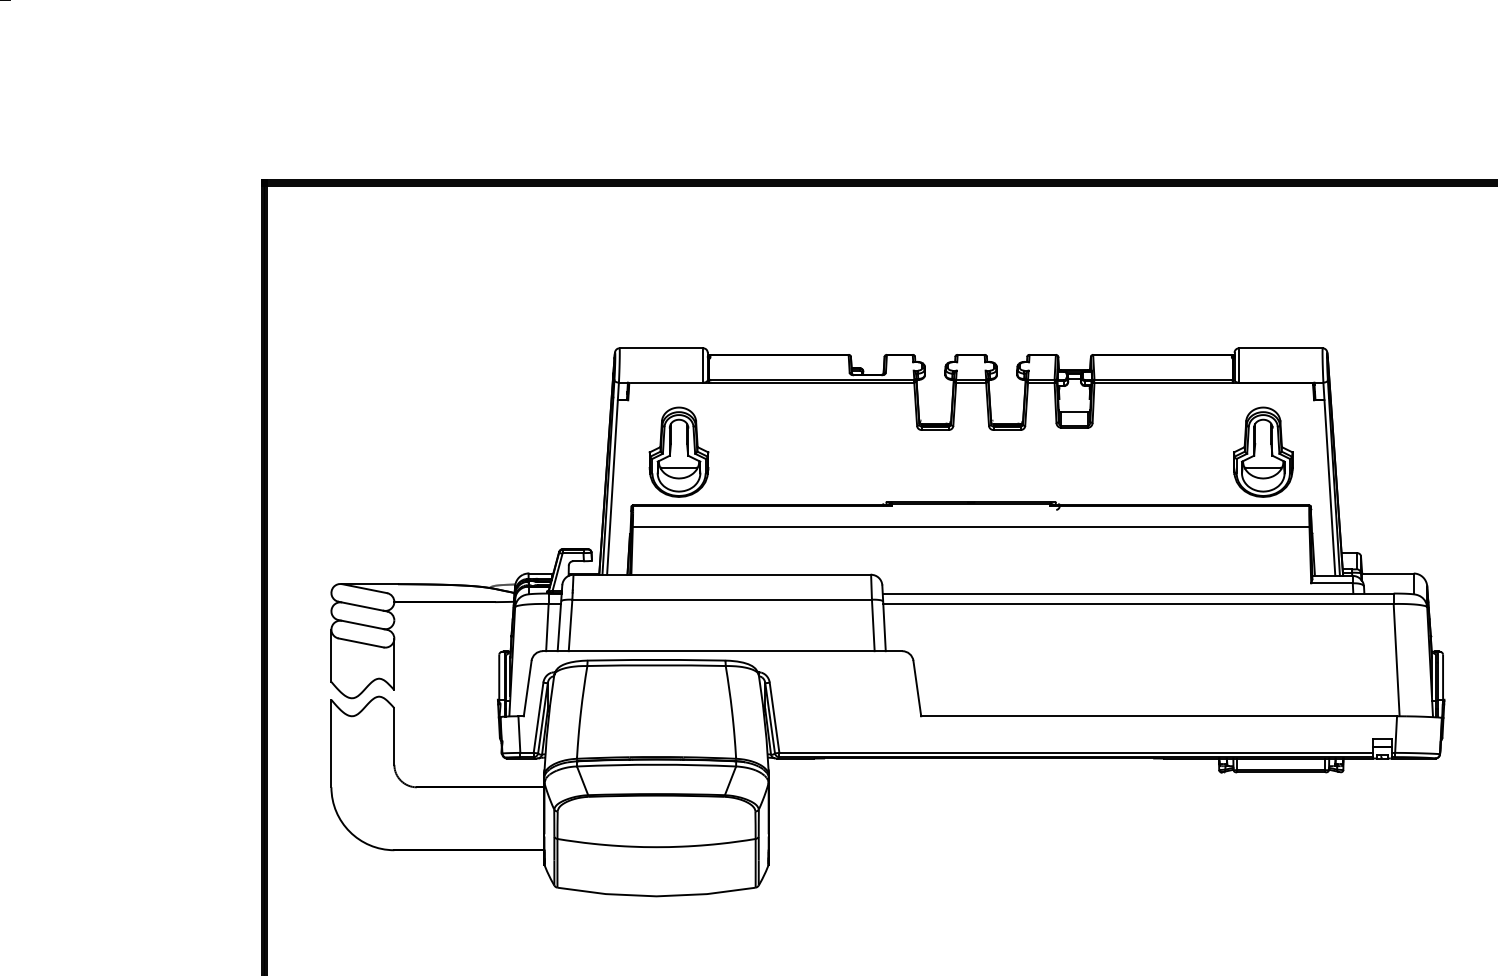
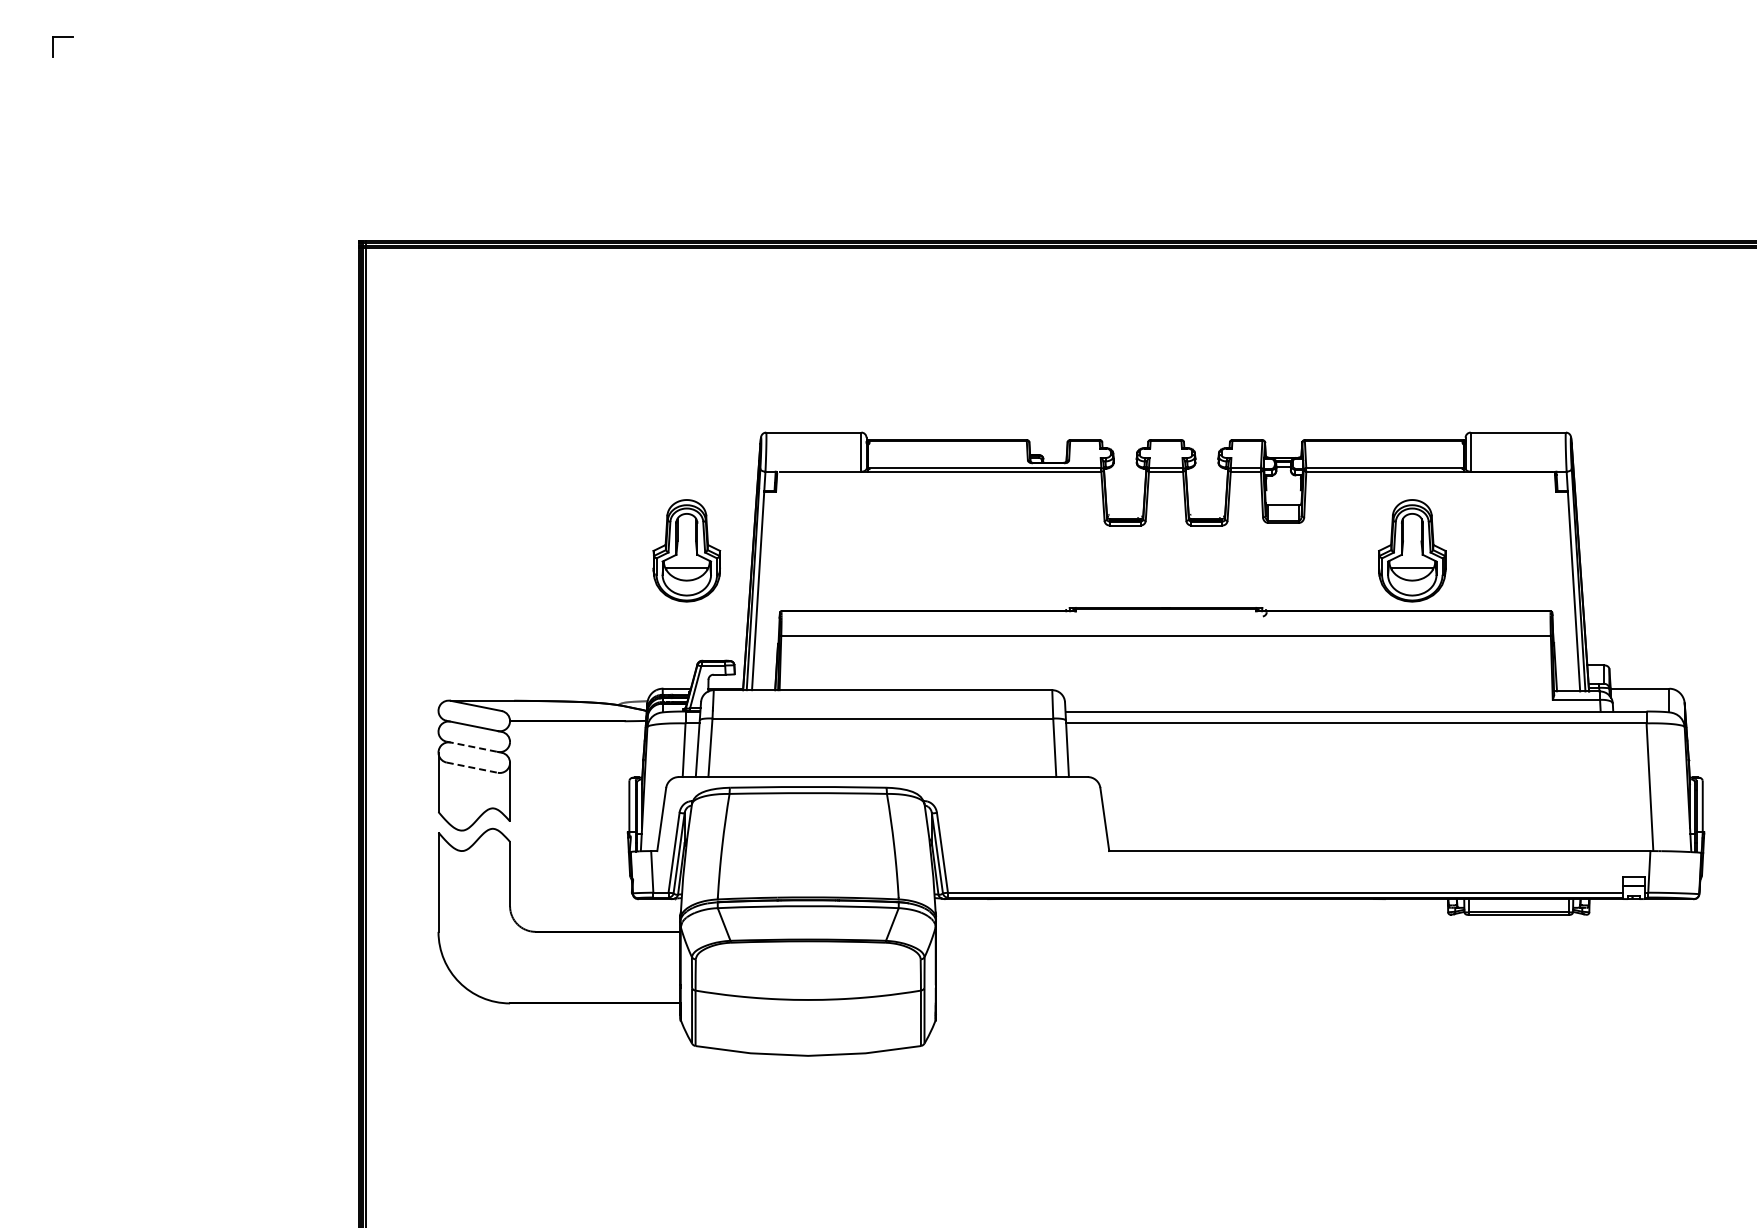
part: (678, 451) -> (686, 550), moved
part: (1263, 451) -> (1412, 550), moved
line: (361, 624) -> (472, 746), solid -> dashed
line: (361, 642) -> (472, 767), solid -> dashed

